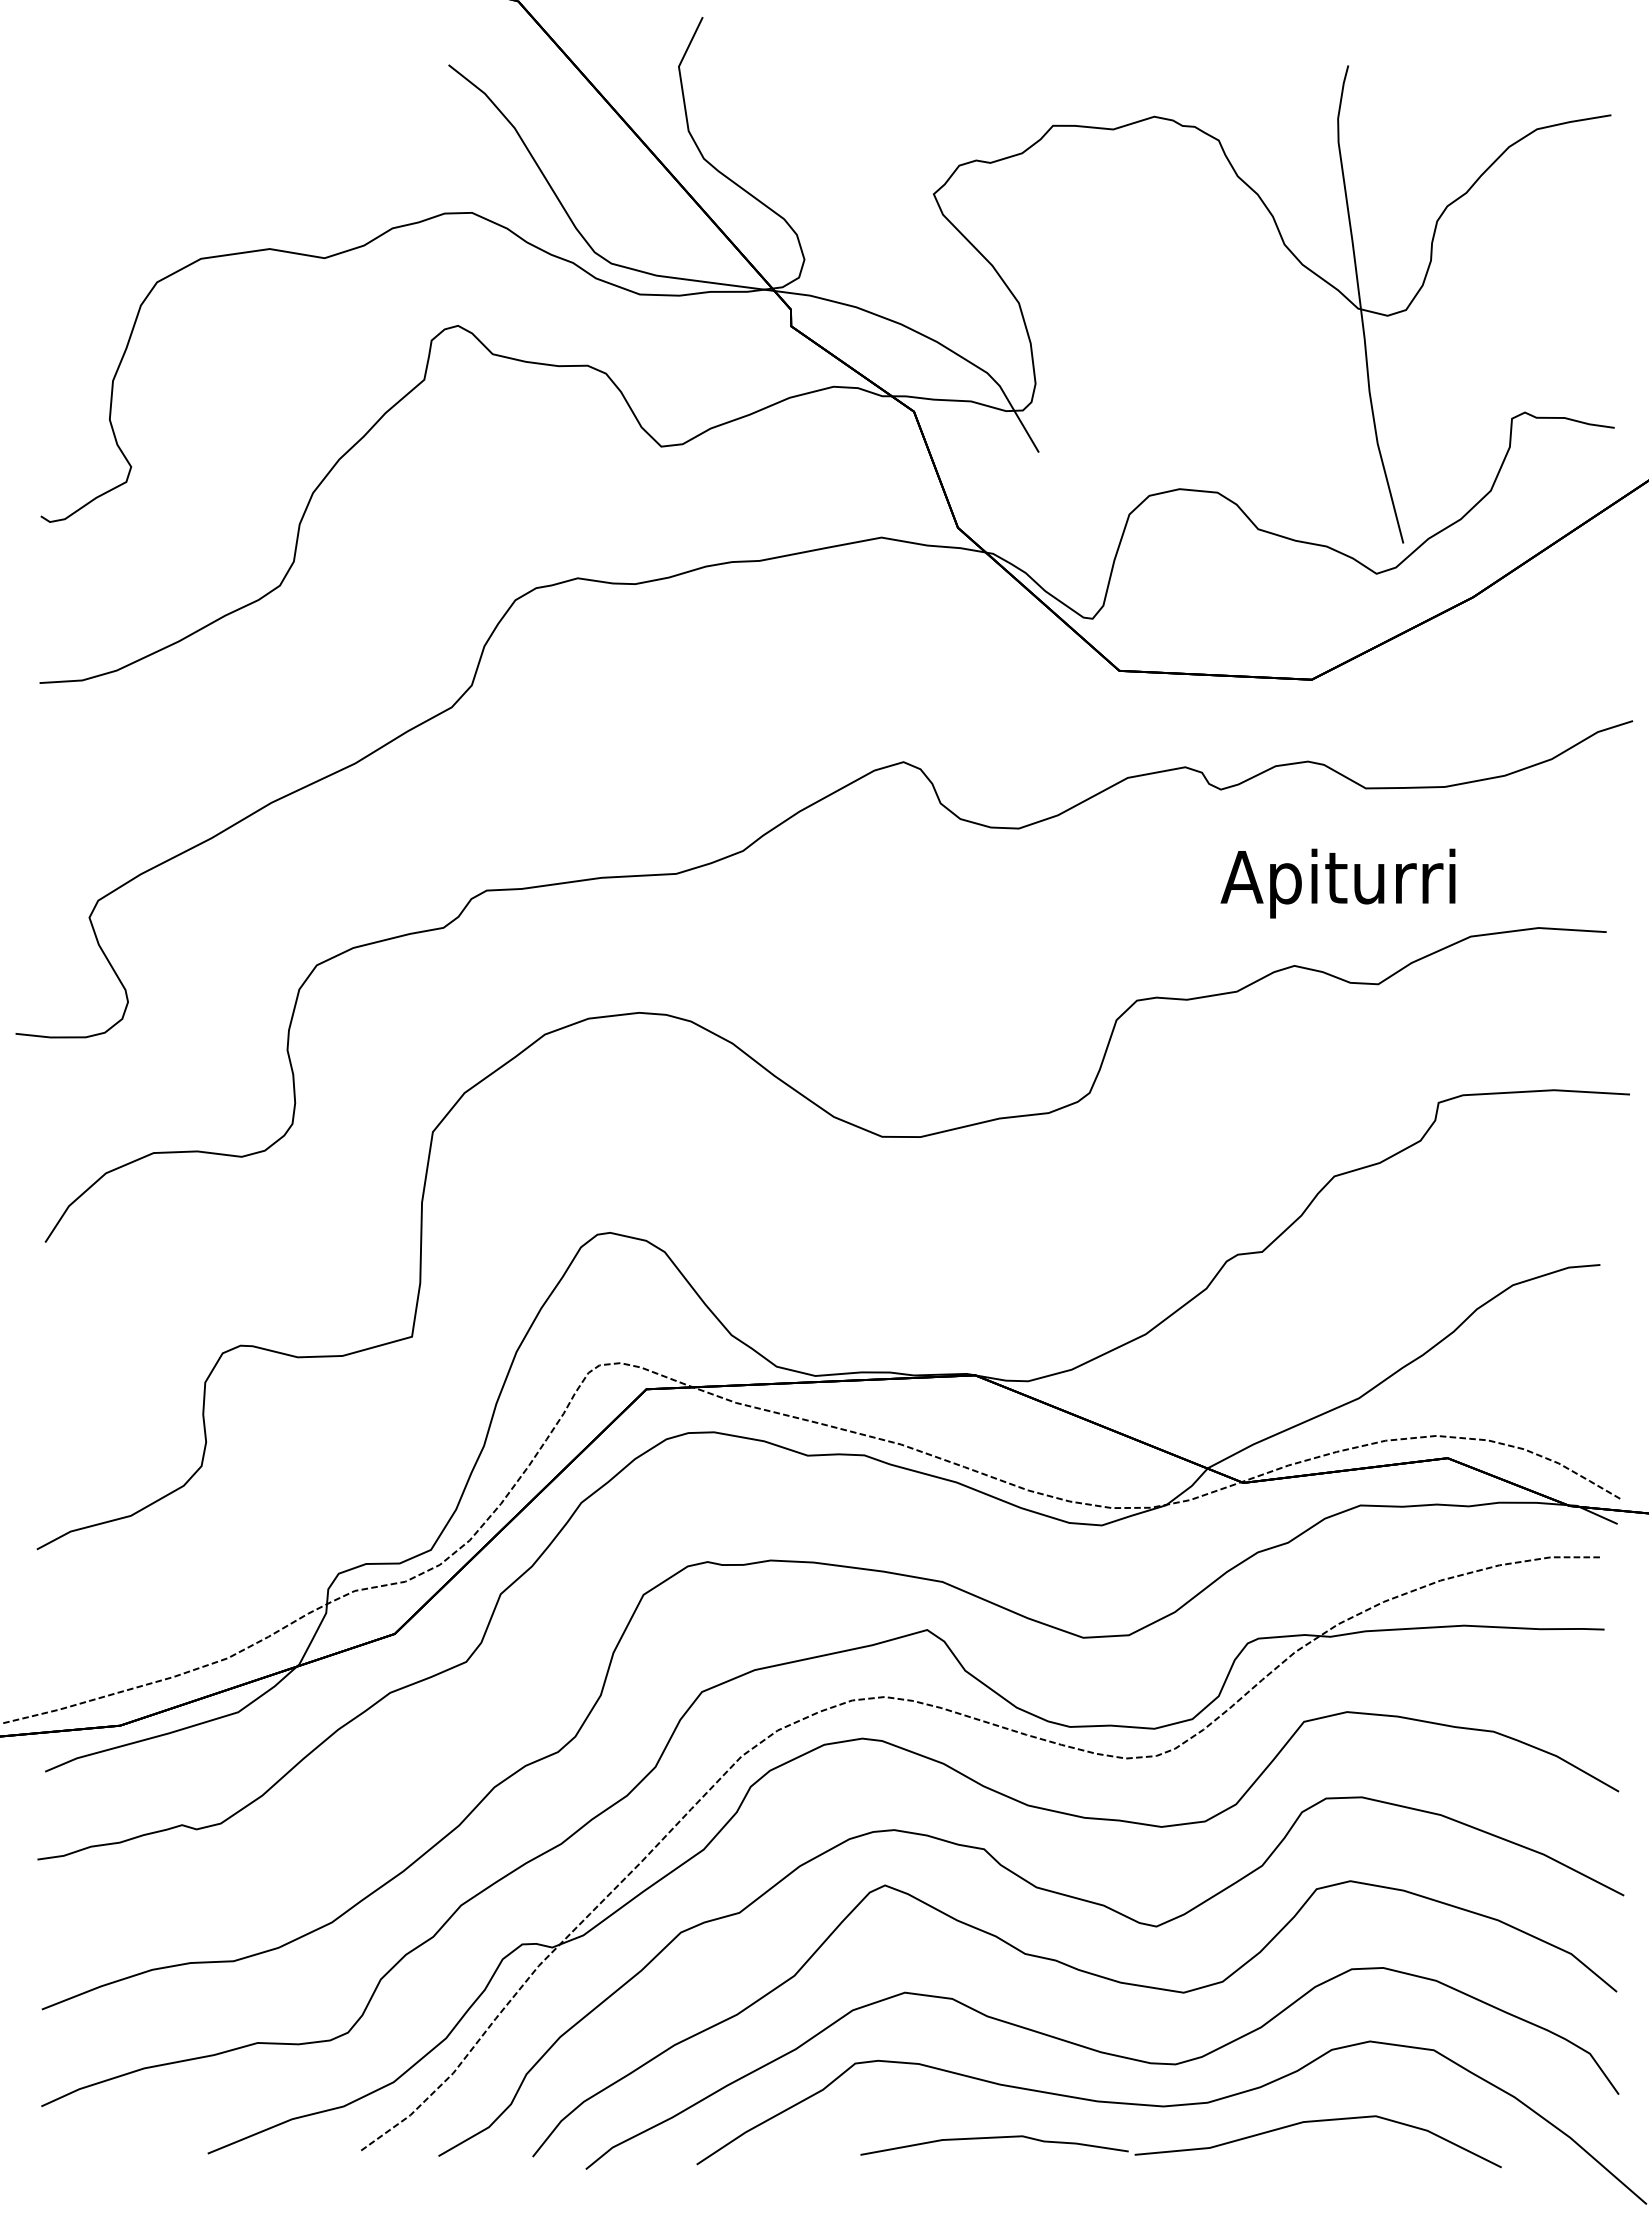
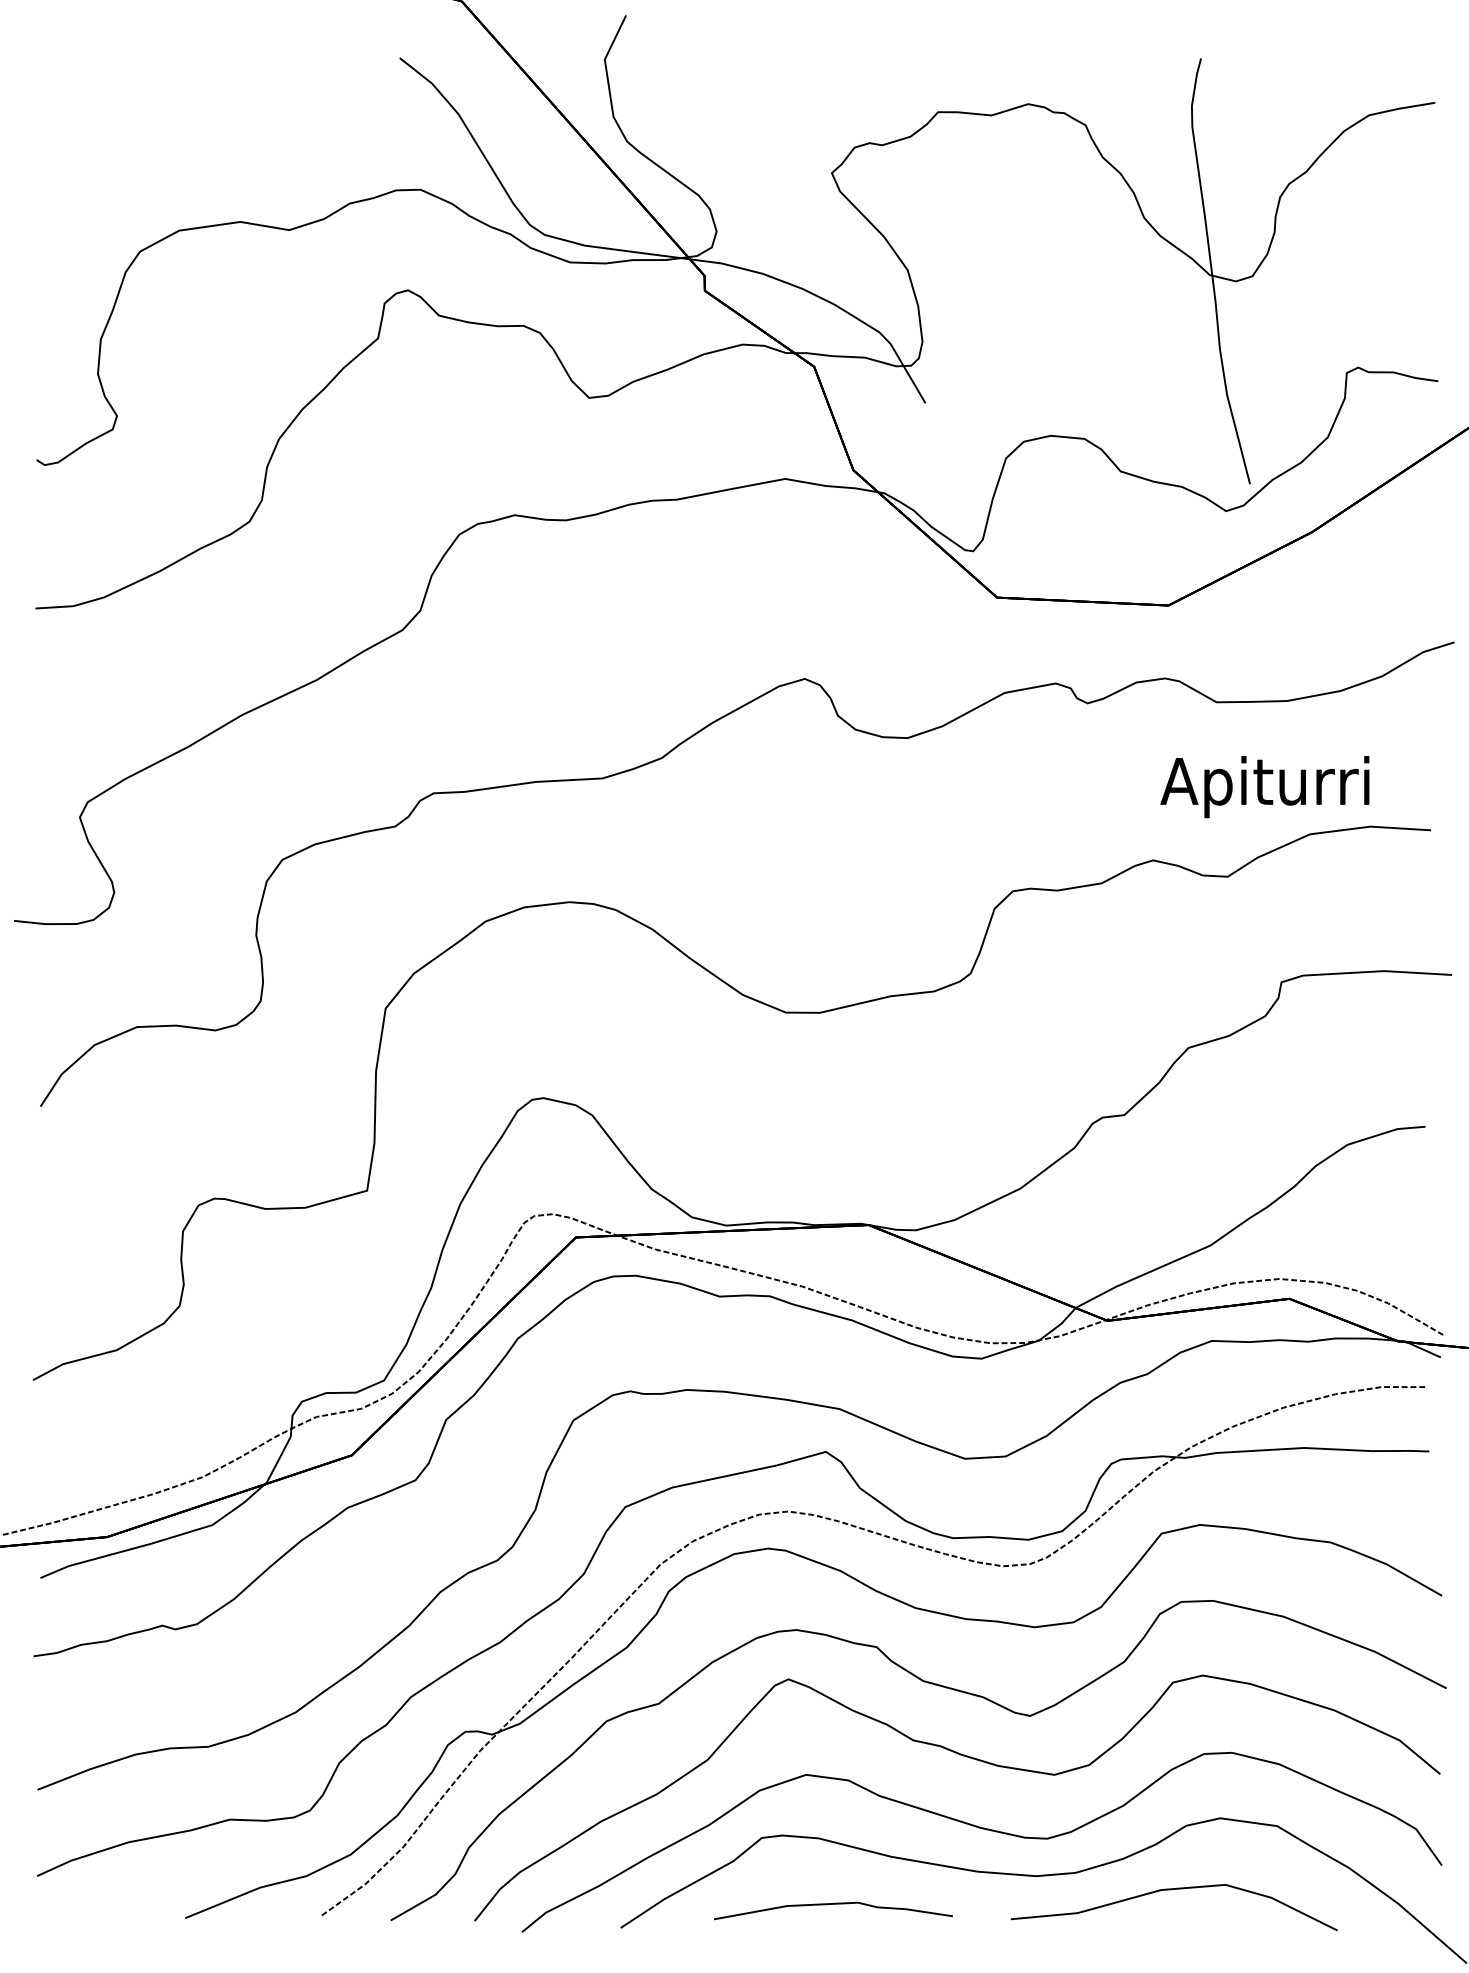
text: (1337, 883) -> (1264, 787), moved
curve: (994, 2138) -> (833, 1904), moved

